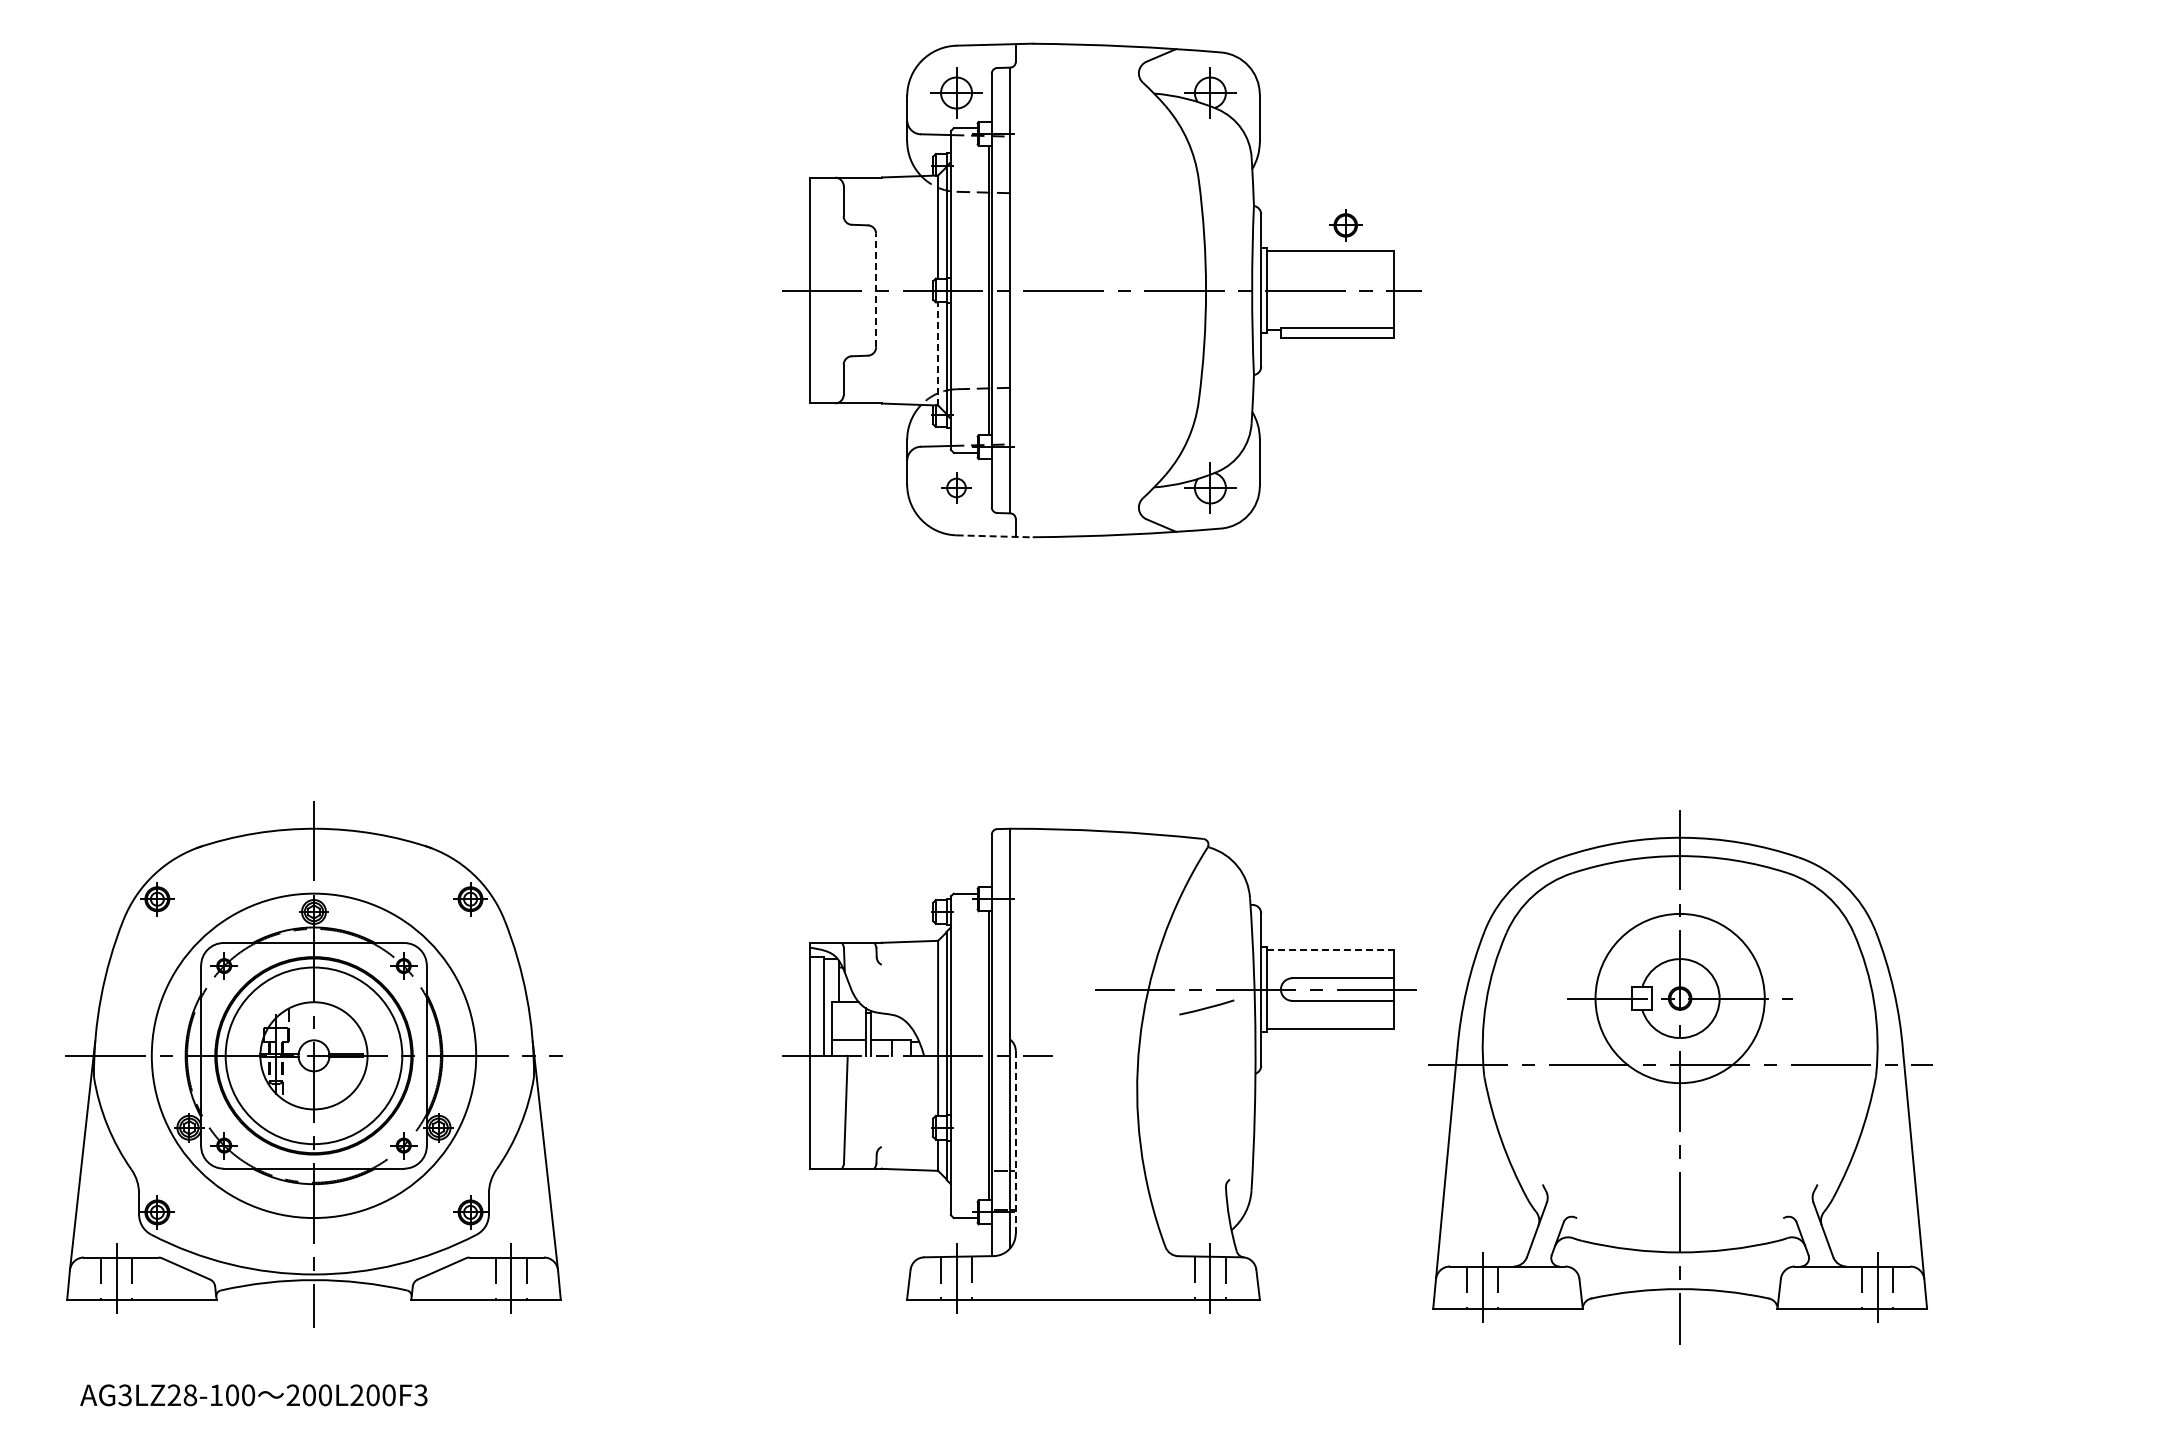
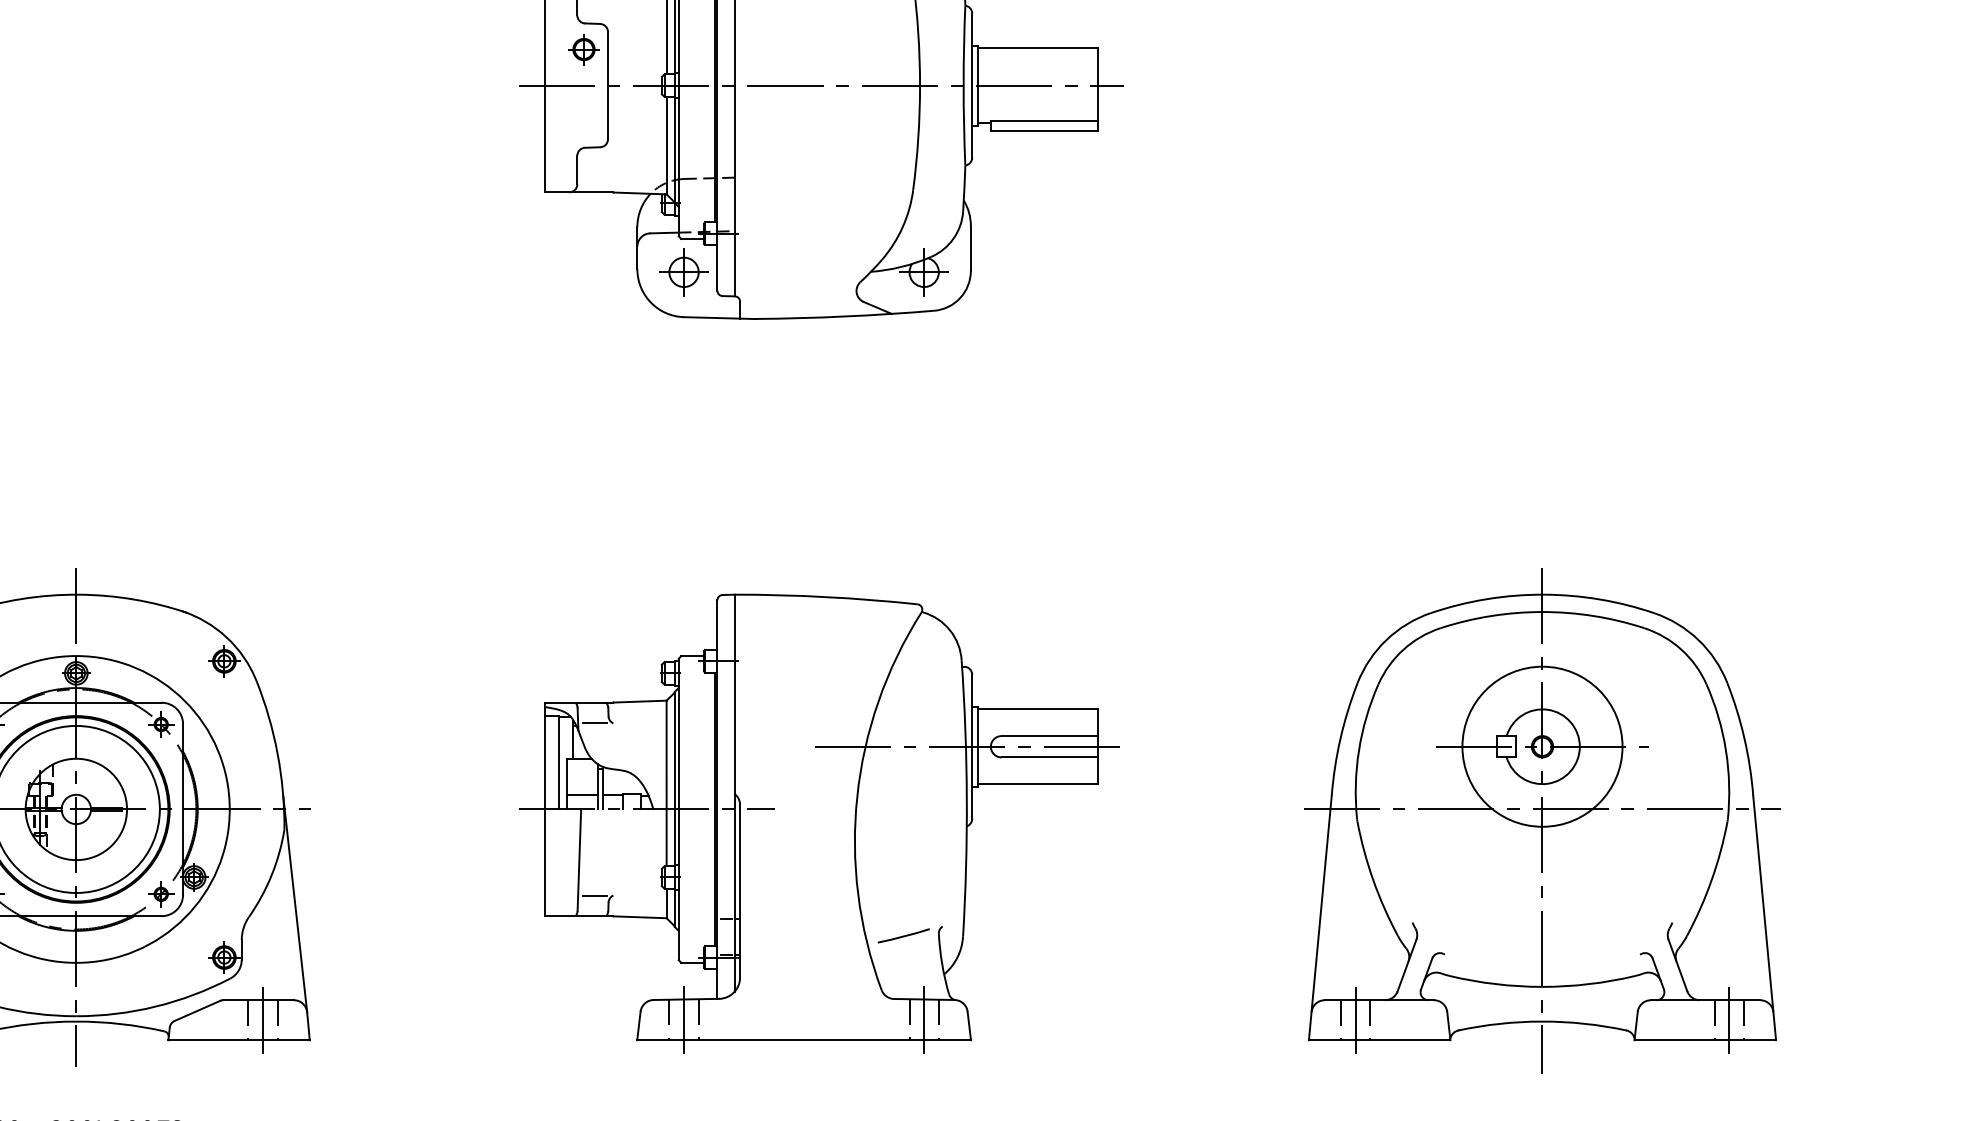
part: (1345, 225) -> (583, 49), moved
line: (876, 290) -> (608, 85), dashed -> solid
line: (938, 354) -> (667, 146), dashed -> solid
part: (956, 487) -> (684, 271), size x1.67
line: (995, 536) -> (720, 318), dashed -> solid
line: (1330, 950) -> (1037, 709), dashed -> solid
line: (862, 964) -> (595, 723), added
line: (1206, 1007) -> (903, 935), moved
part: (1680, 1077) -> (1542, 821), moved
line: (1015, 1141) -> (739, 890), dashed -> solid
line: (862, 1146) -> (595, 895), added

